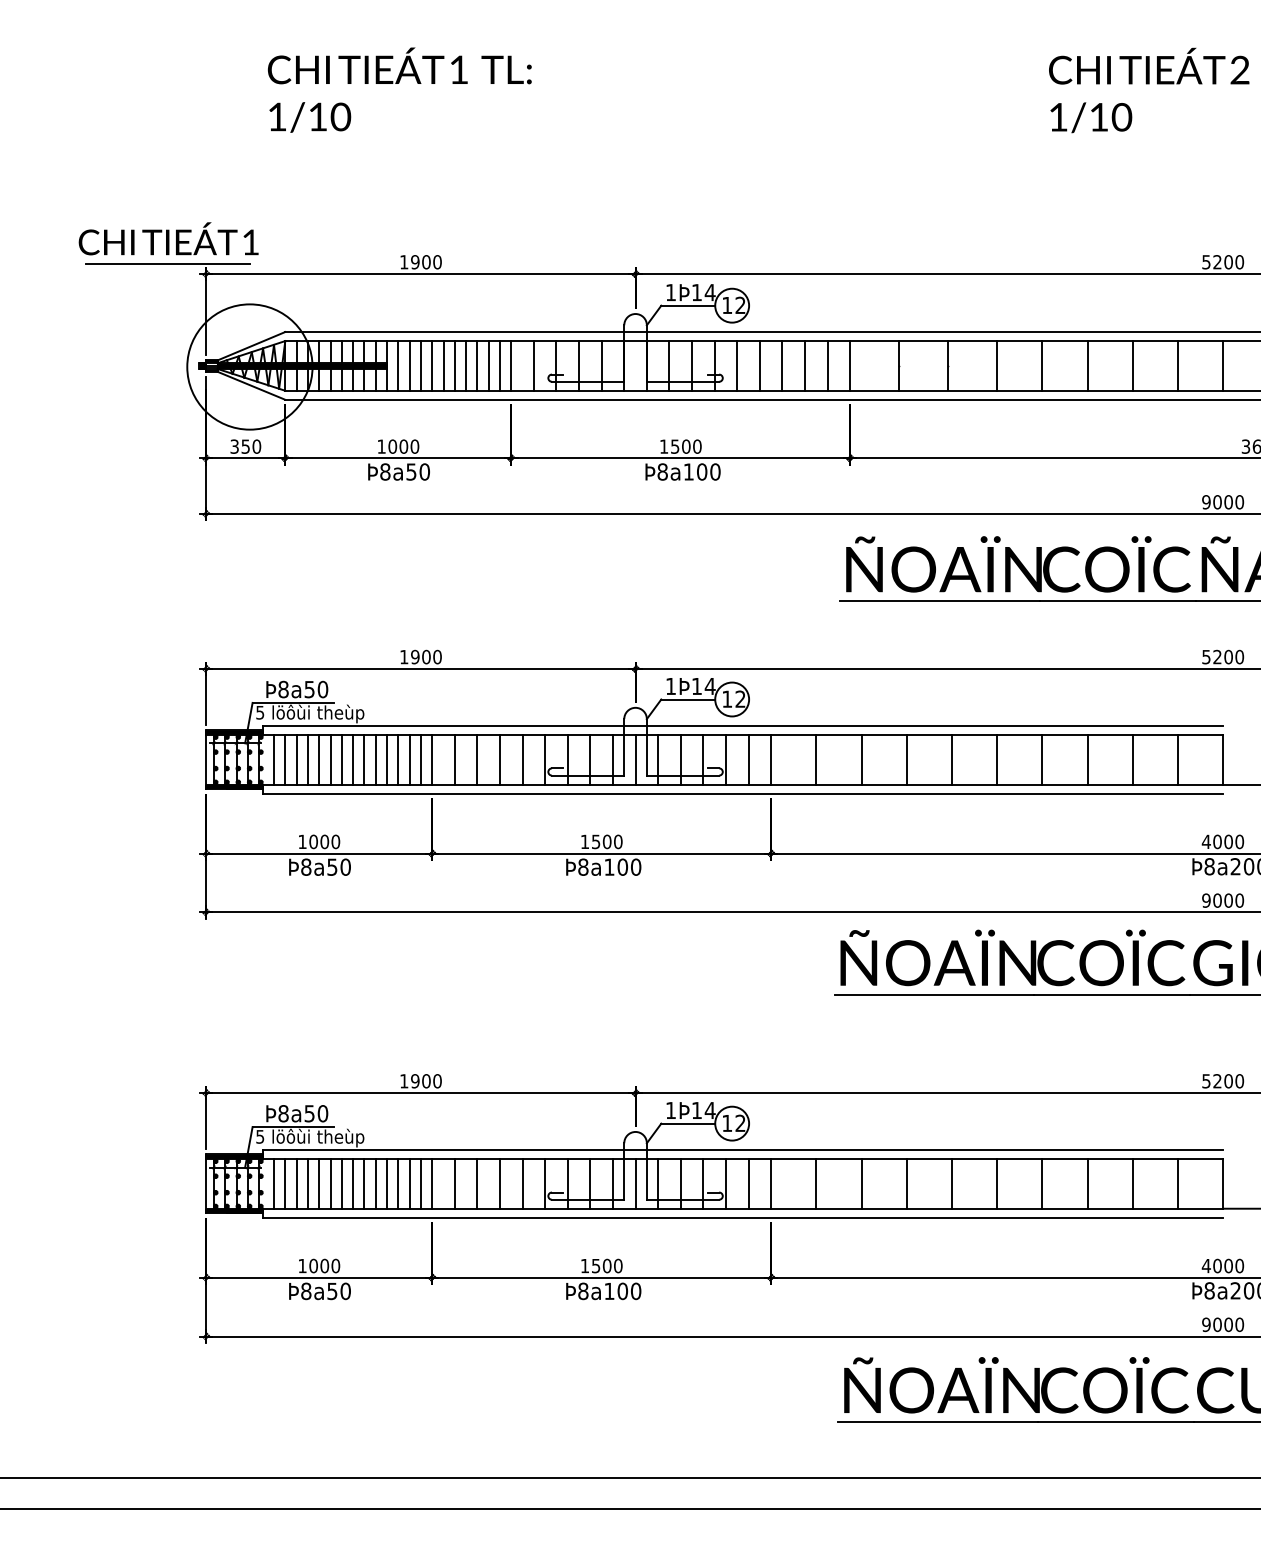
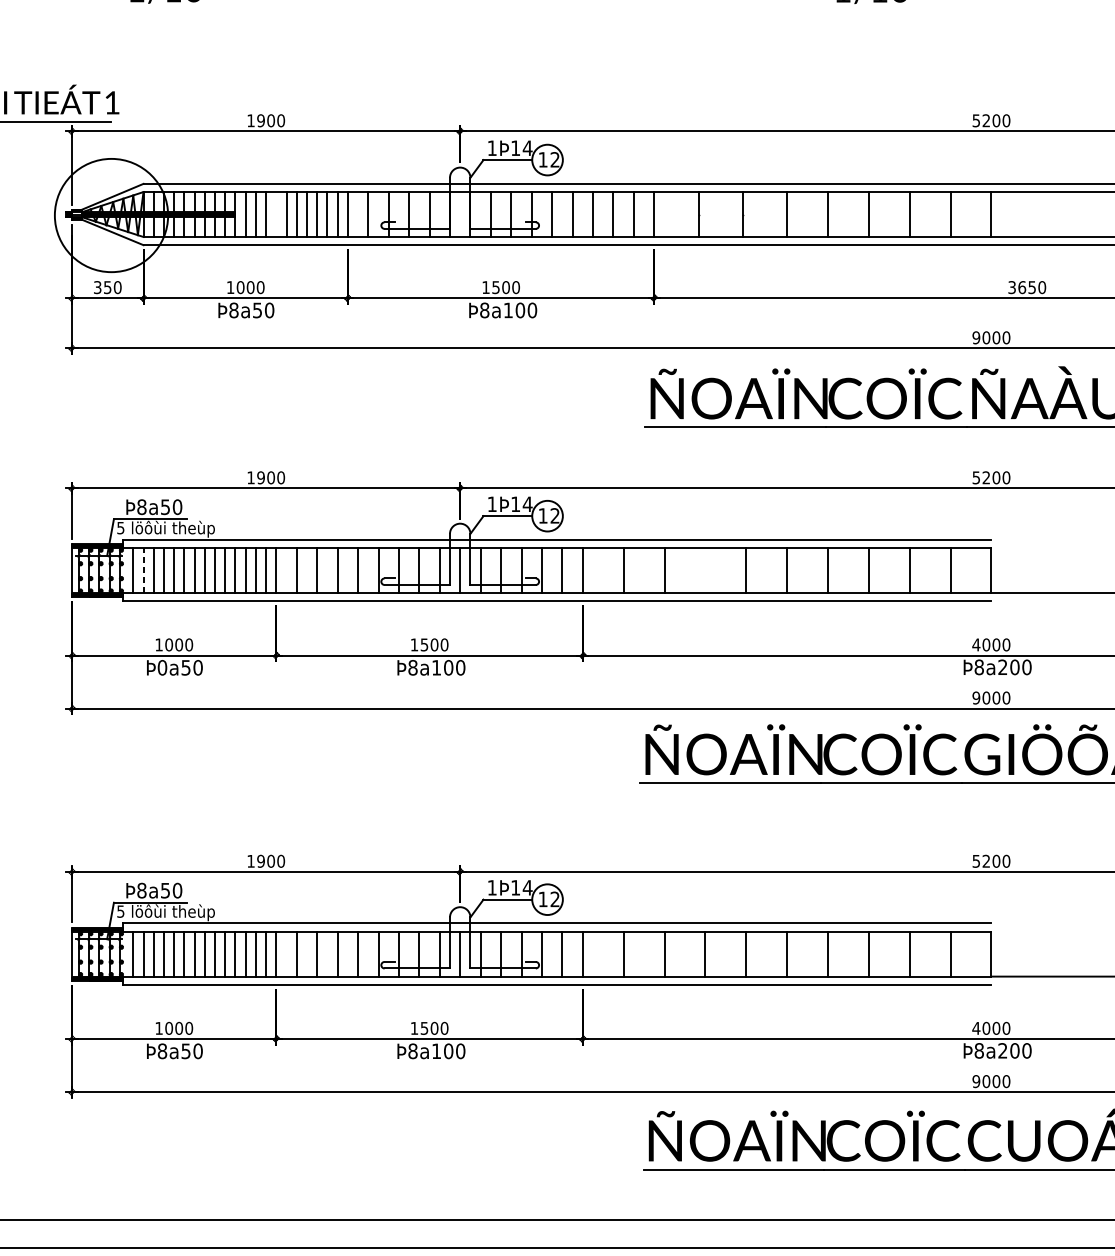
line: (432, 365) -> (276, 214), removed
line: (285, 759) -> (143, 570), solid -> dashed
line: (906, 759) -> (705, 570), removed
text: (306, 866) -> (162, 667), Þ8a50 -> Þ0a50

